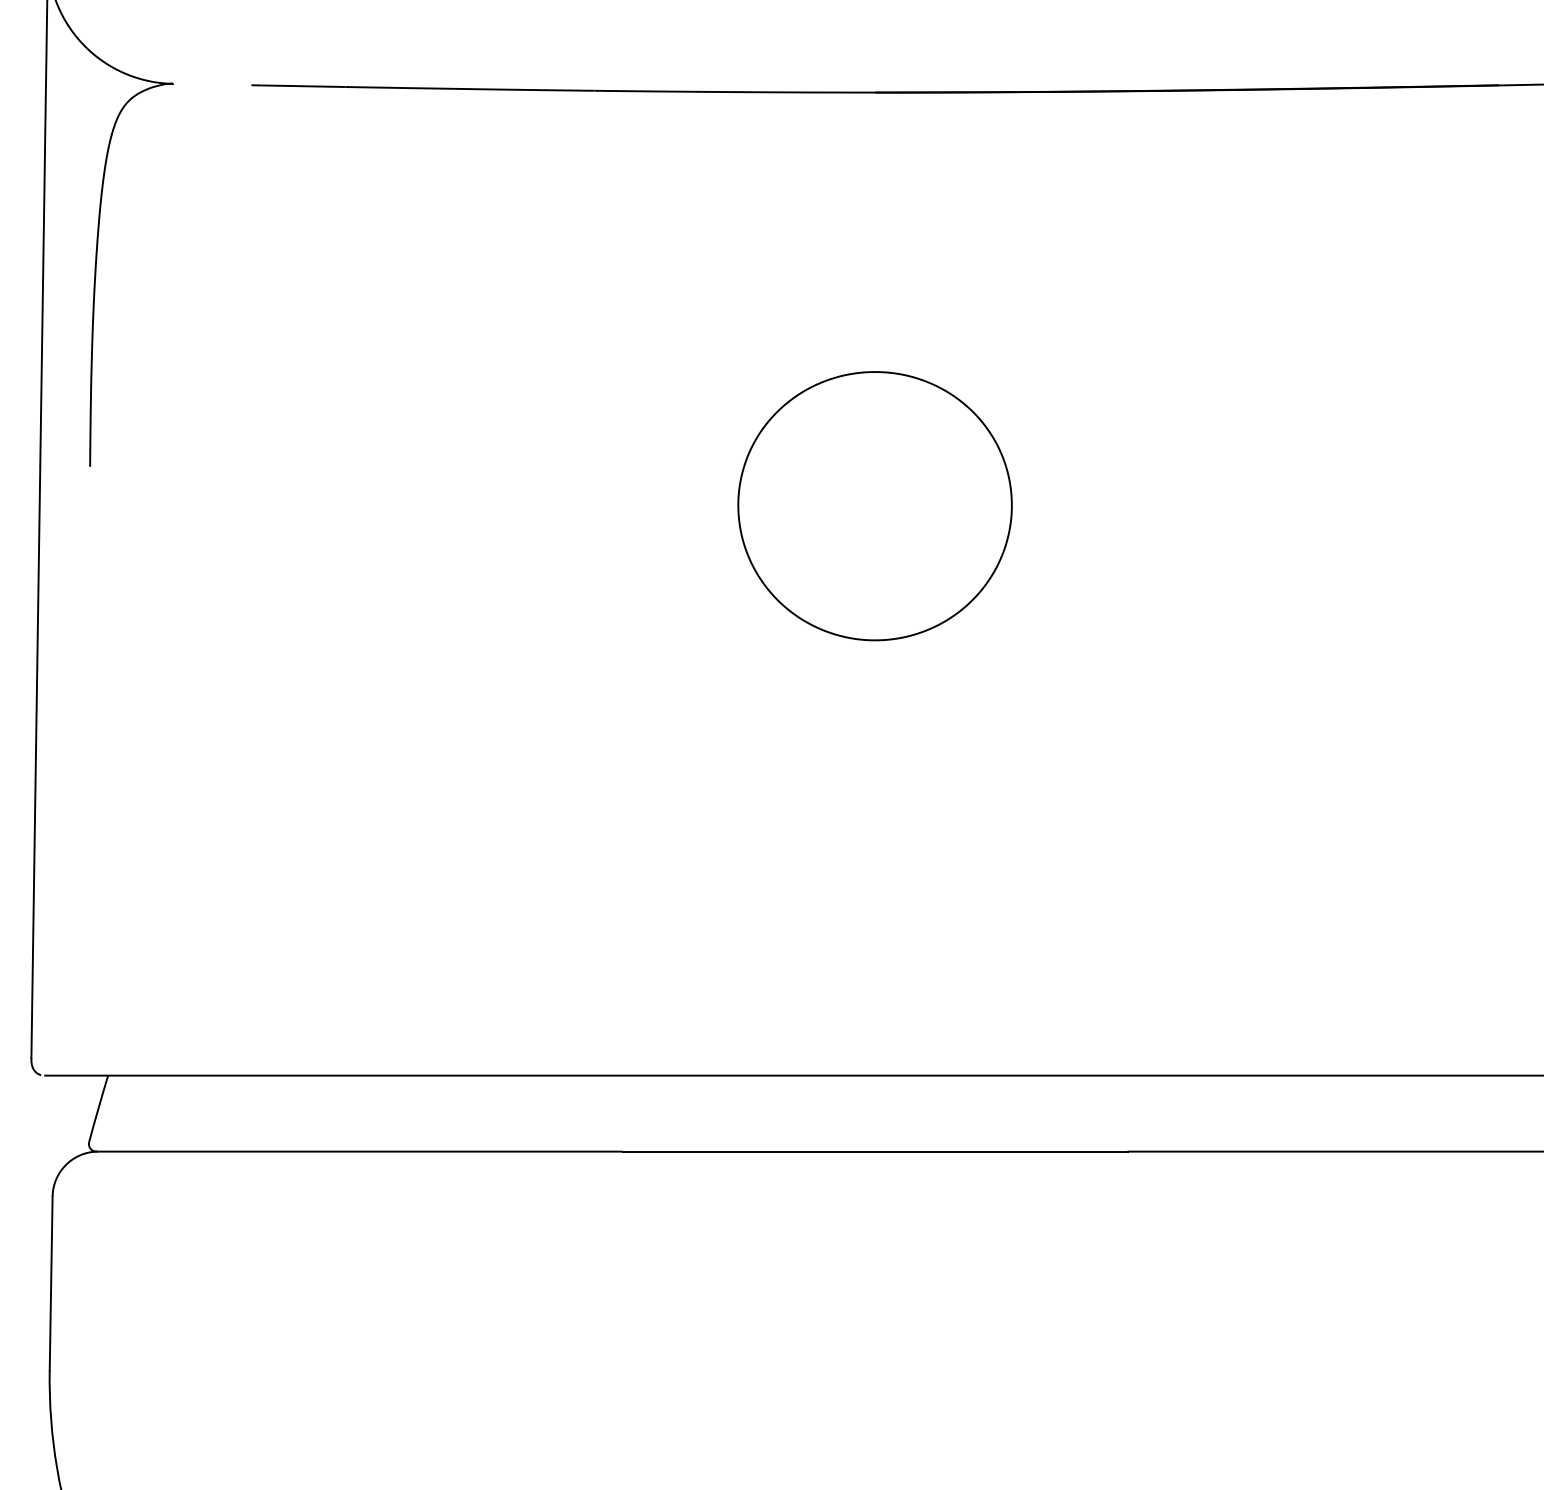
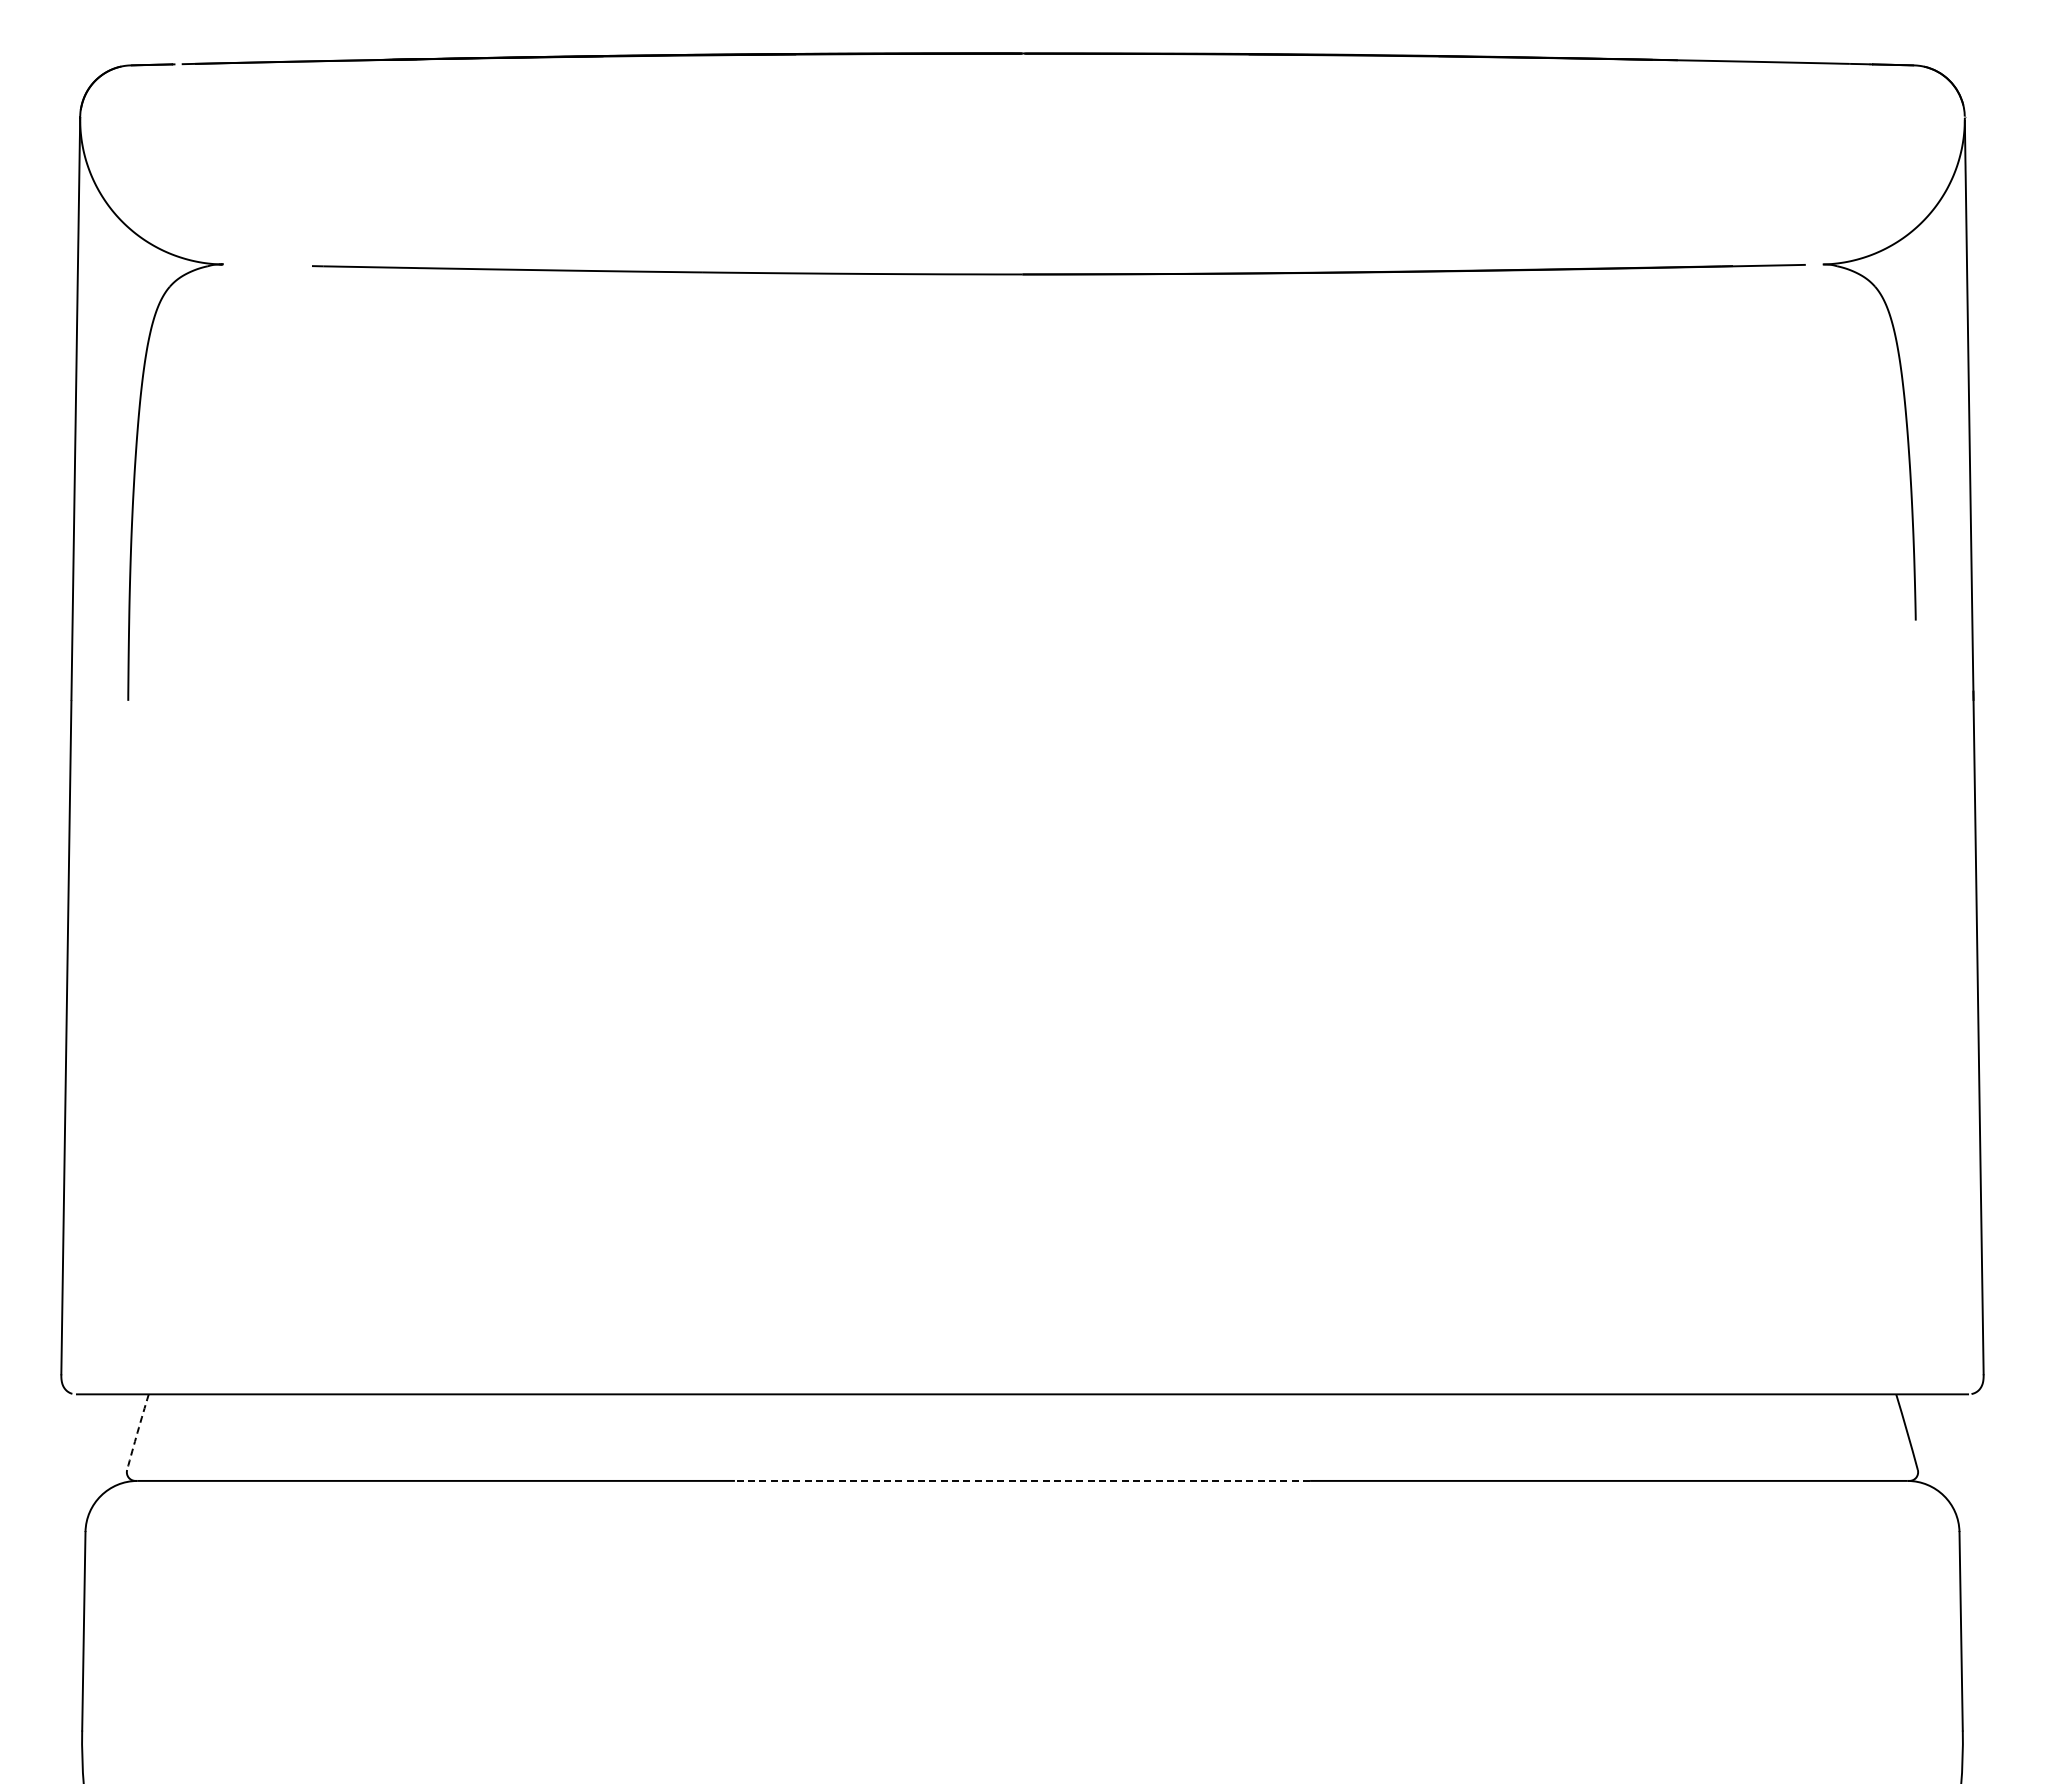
part: (875, 506) -> (1022, 745), removed
arc: (98, 1109) -> (137, 1432), solid -> dashed
line: (875, 1151) -> (1022, 1480), solid -> dashed

